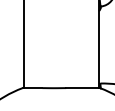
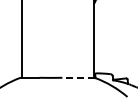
line: (83, 87) -> (78, 77), solid -> dashed

